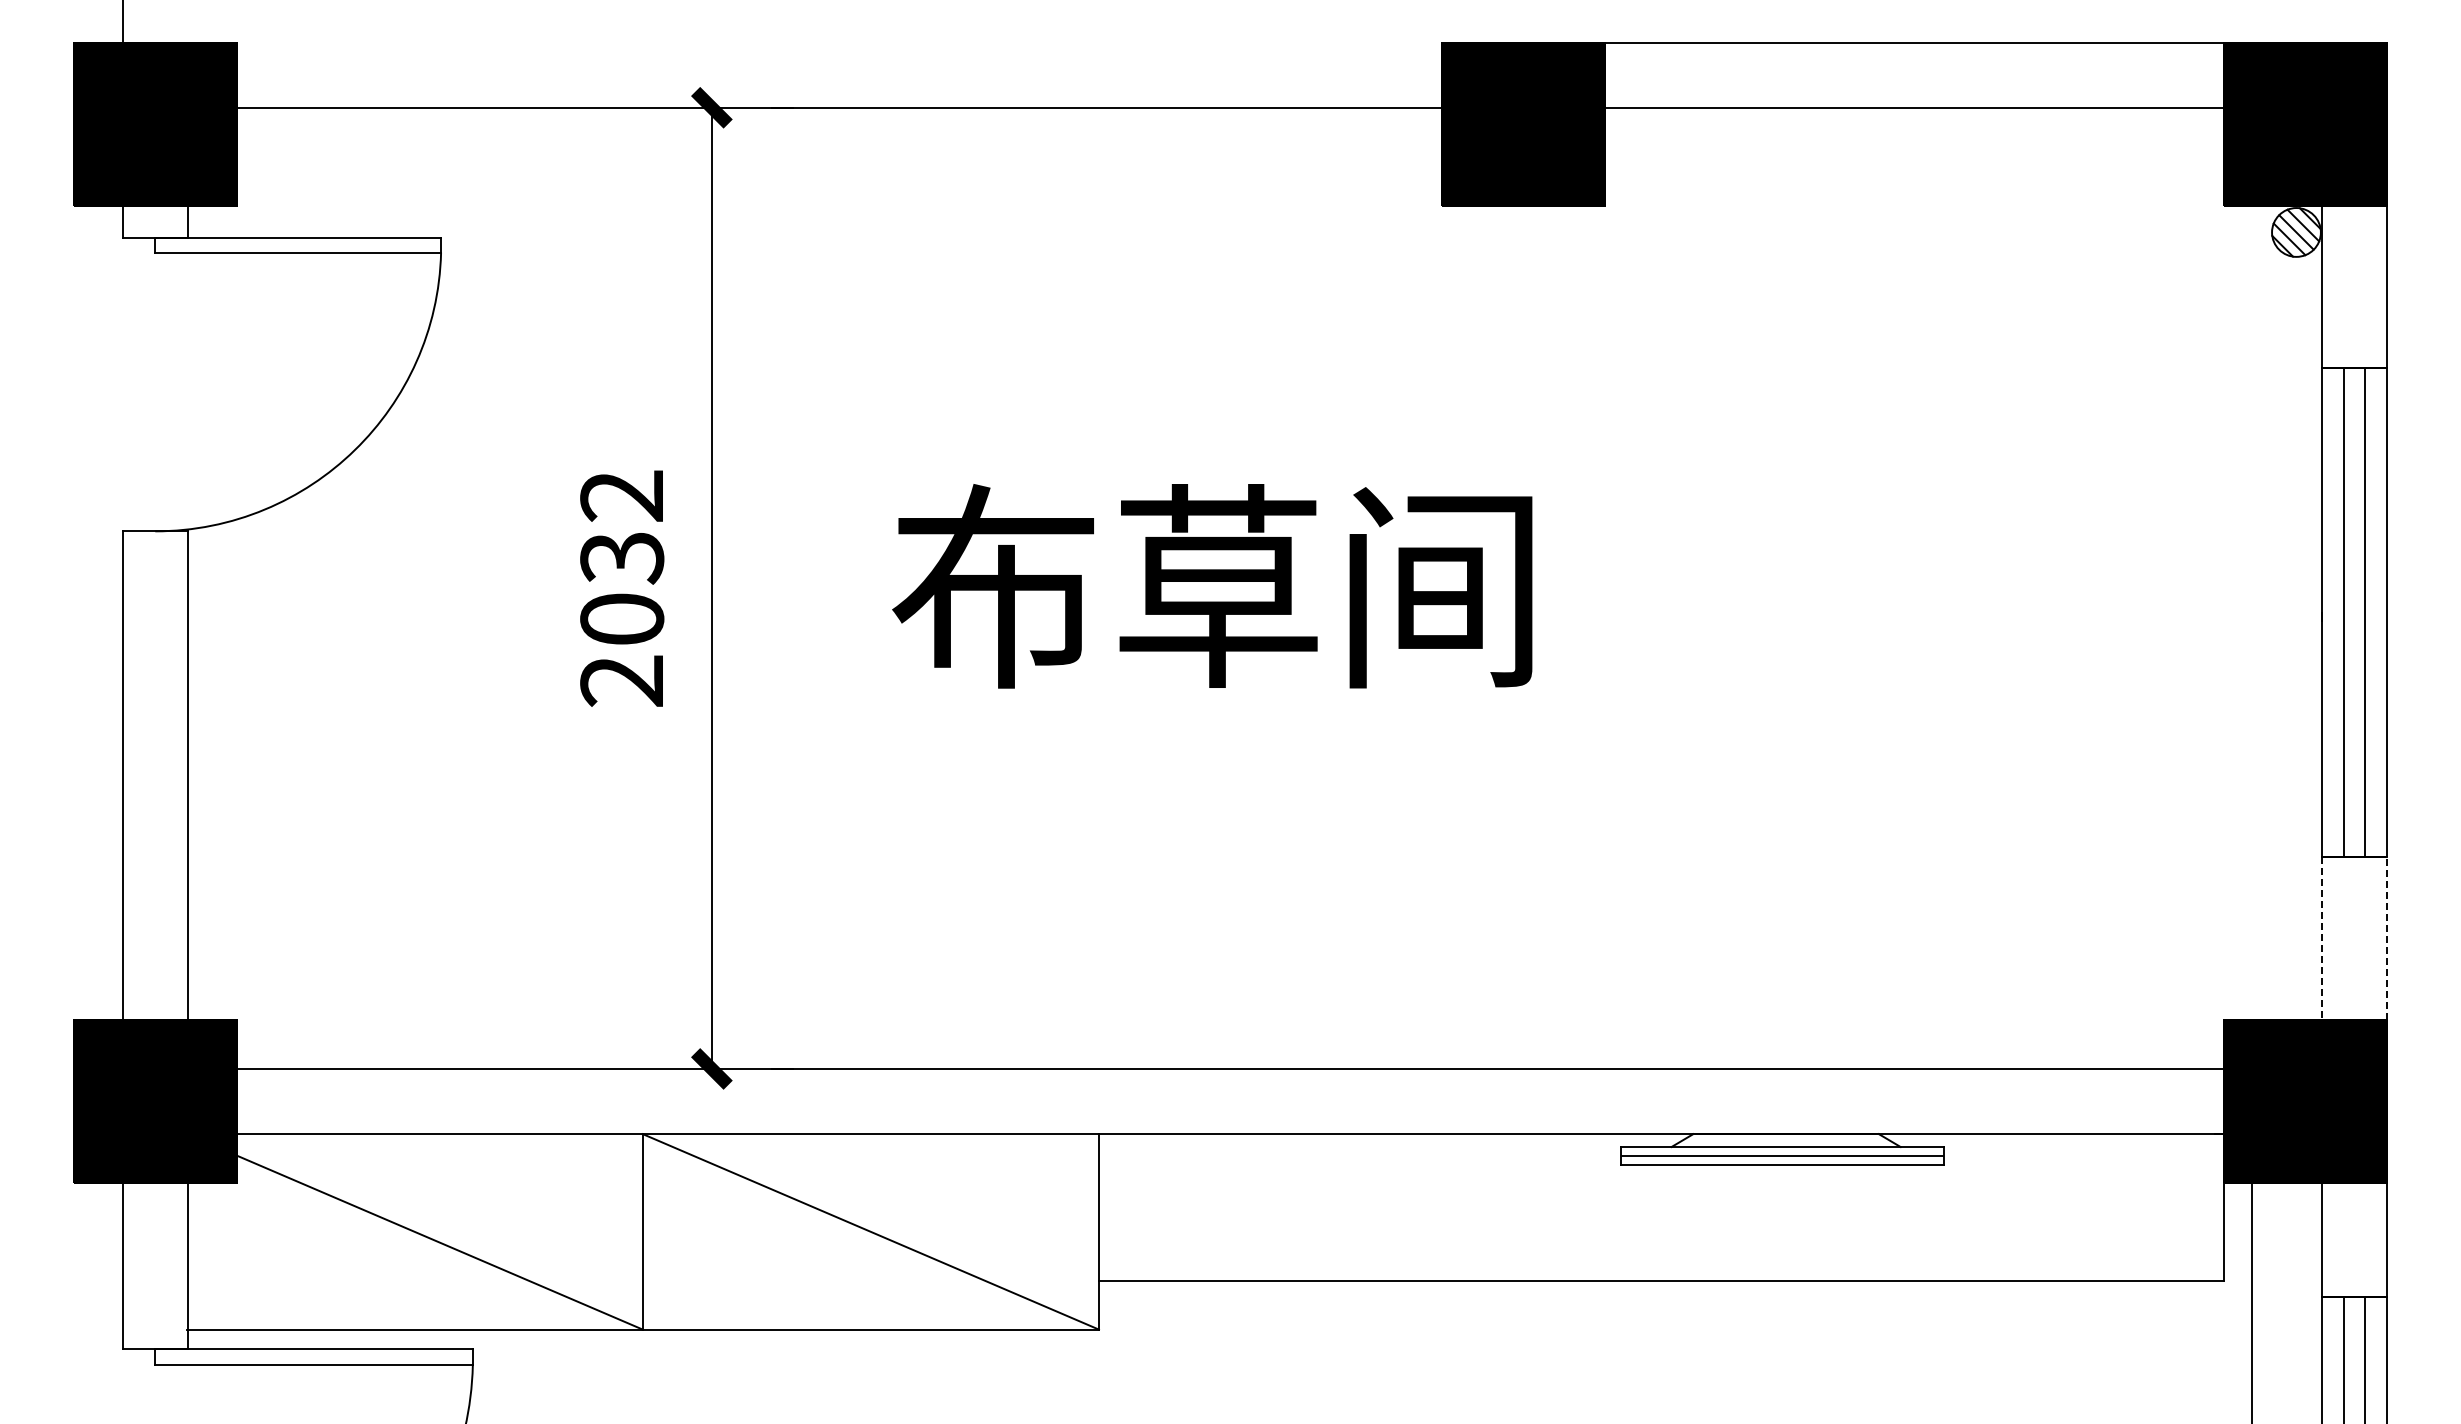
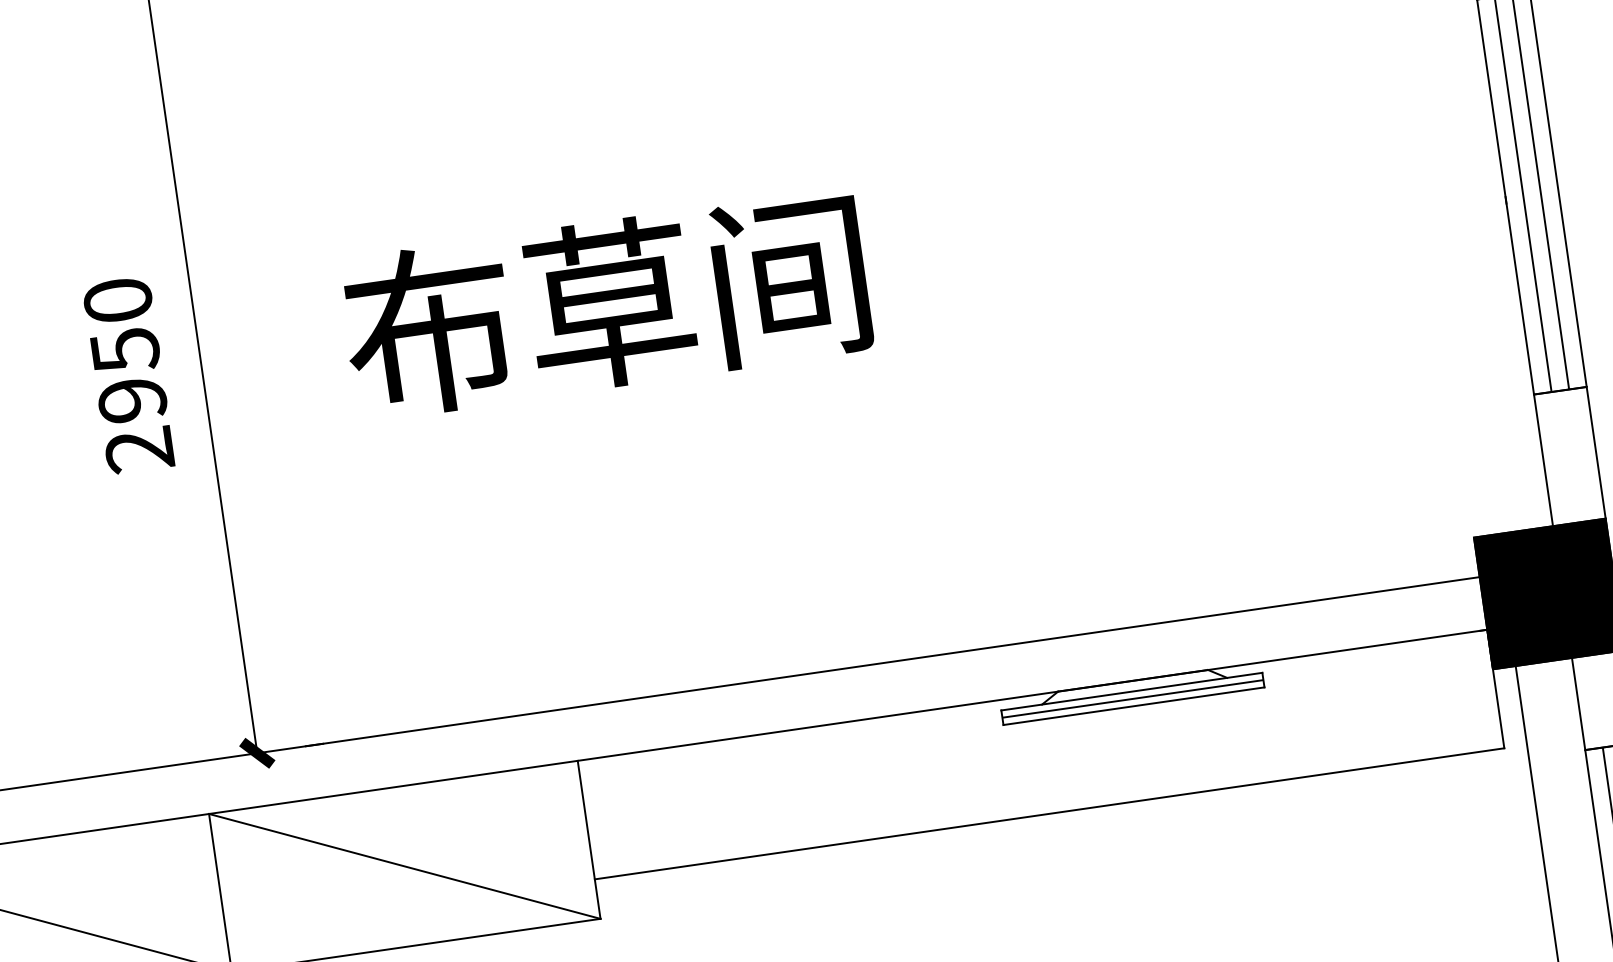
text: (622, 557) -> (125, 350), 2032 -> 2950
line: (2387, 938) -> (1596, 452), dashed -> solid
line: (2322, 939) -> (1544, 461), dashed -> solid

